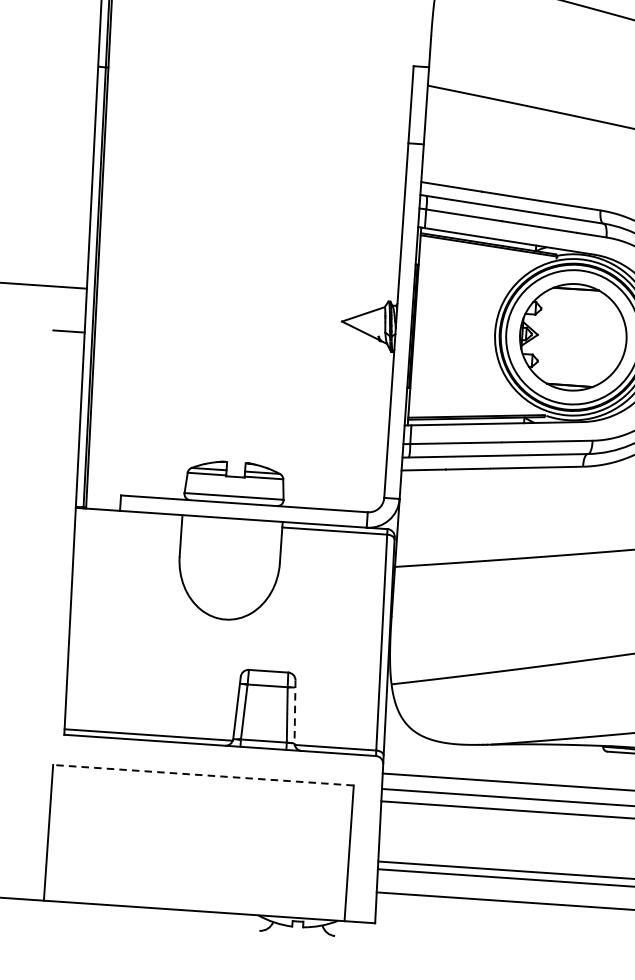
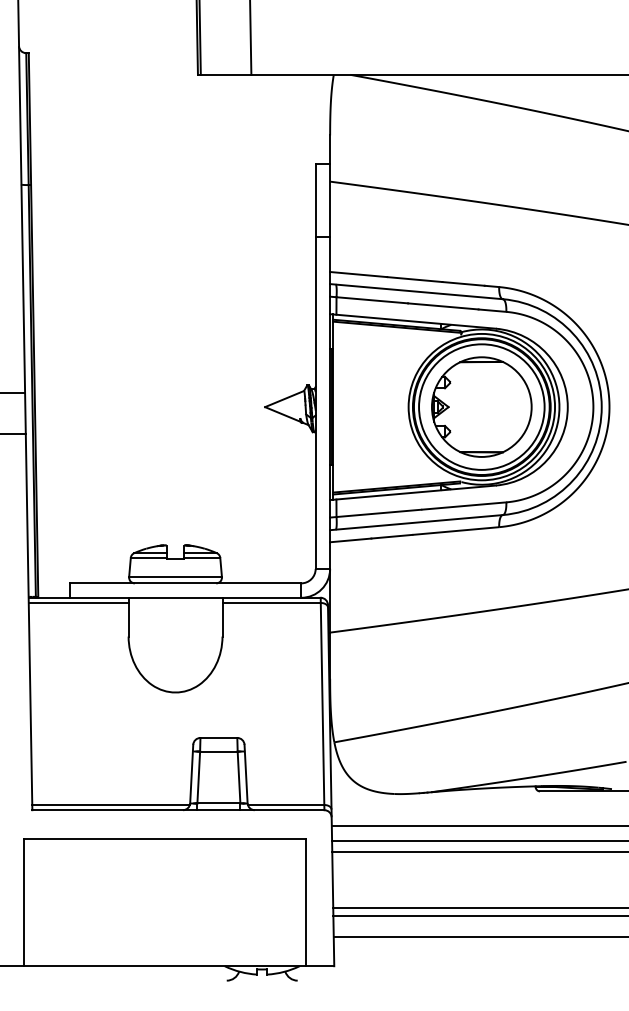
line: (128, 516) -> (78, 602), added
line: (295, 712) -> (246, 774), dashed -> solid
line: (203, 775) -> (164, 839), dashed -> solid

